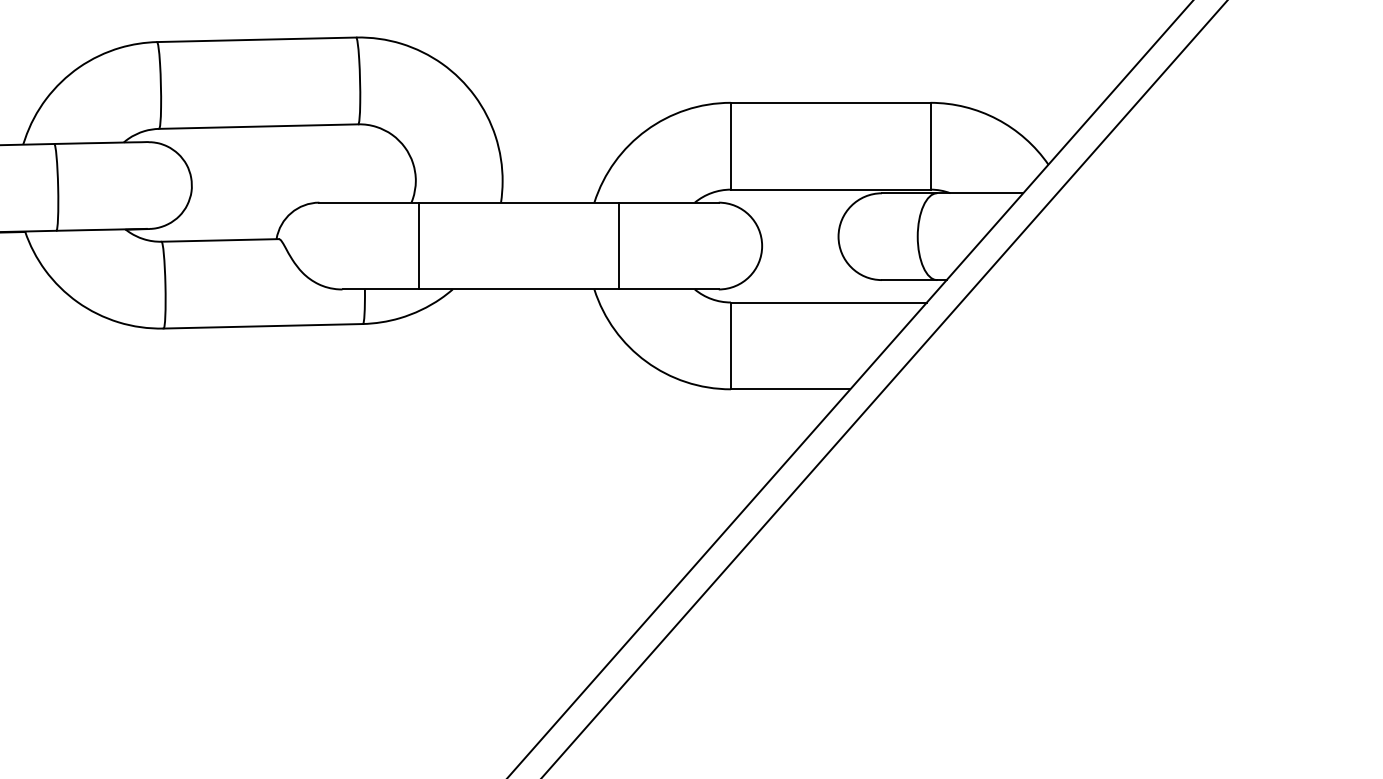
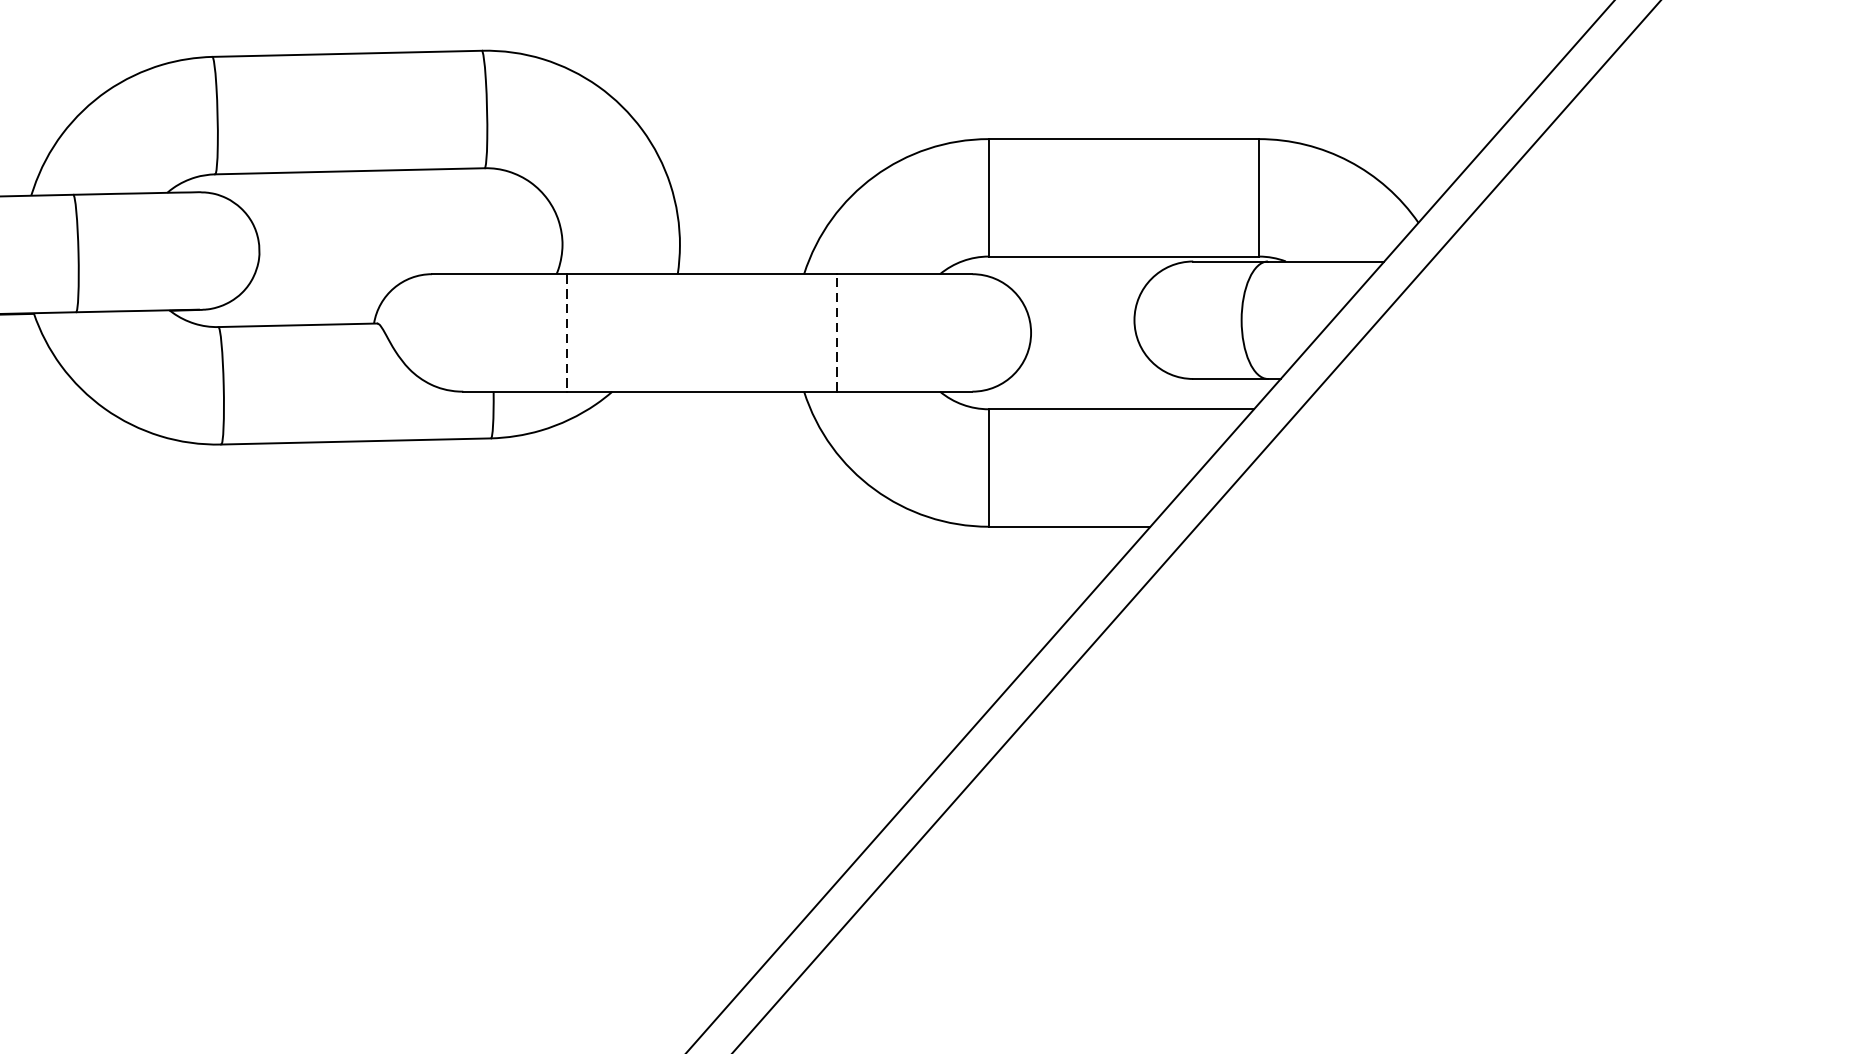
line: (618, 245) -> (836, 332), solid -> dashed
line: (419, 246) -> (567, 333), solid -> dashed

